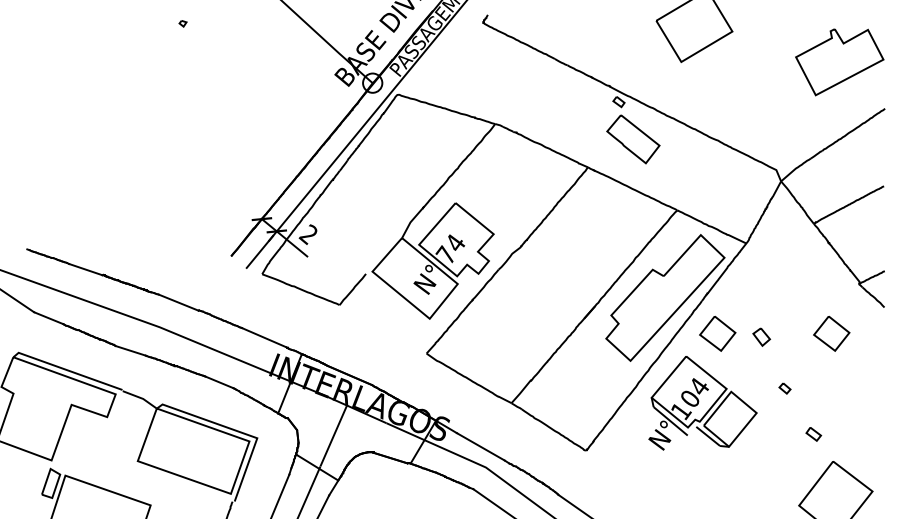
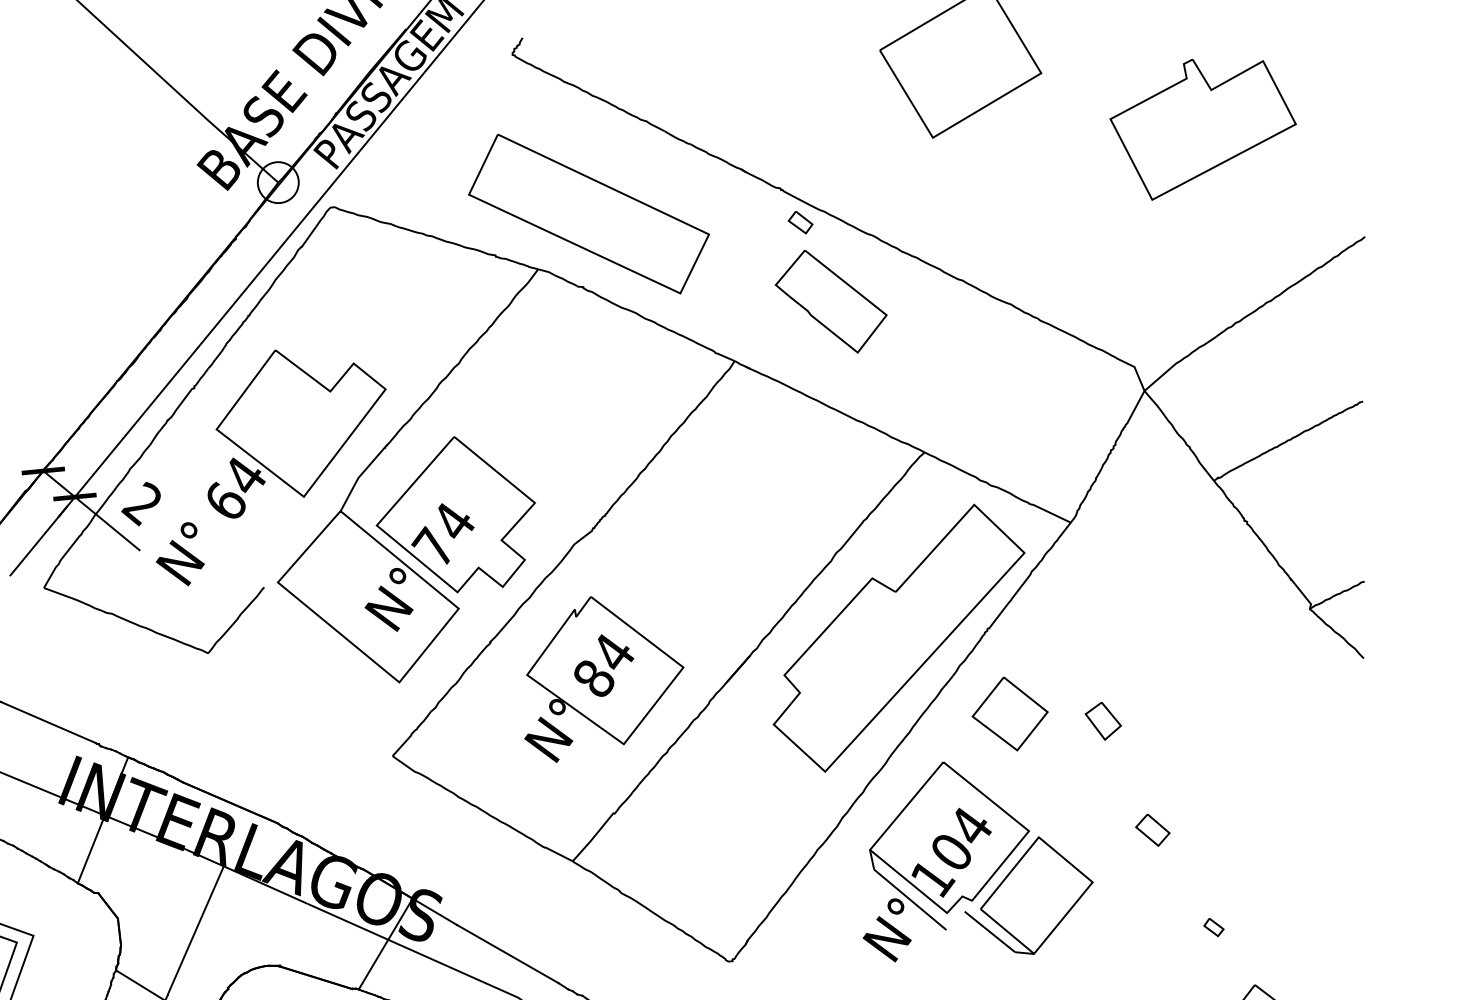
part: (839, 62) -> (1202, 130), moved
part: (518, 97) -> (587, 213), added
part: (369, 217) -> (271, 467), added
part: (526, 317) -> (604, 679), added
part: (831, 333) -> (1251, 713), removed
part: (784, 388) -> (1151, 830), size x1.43
part: (813, 434) -> (1213, 927), size x0.62

